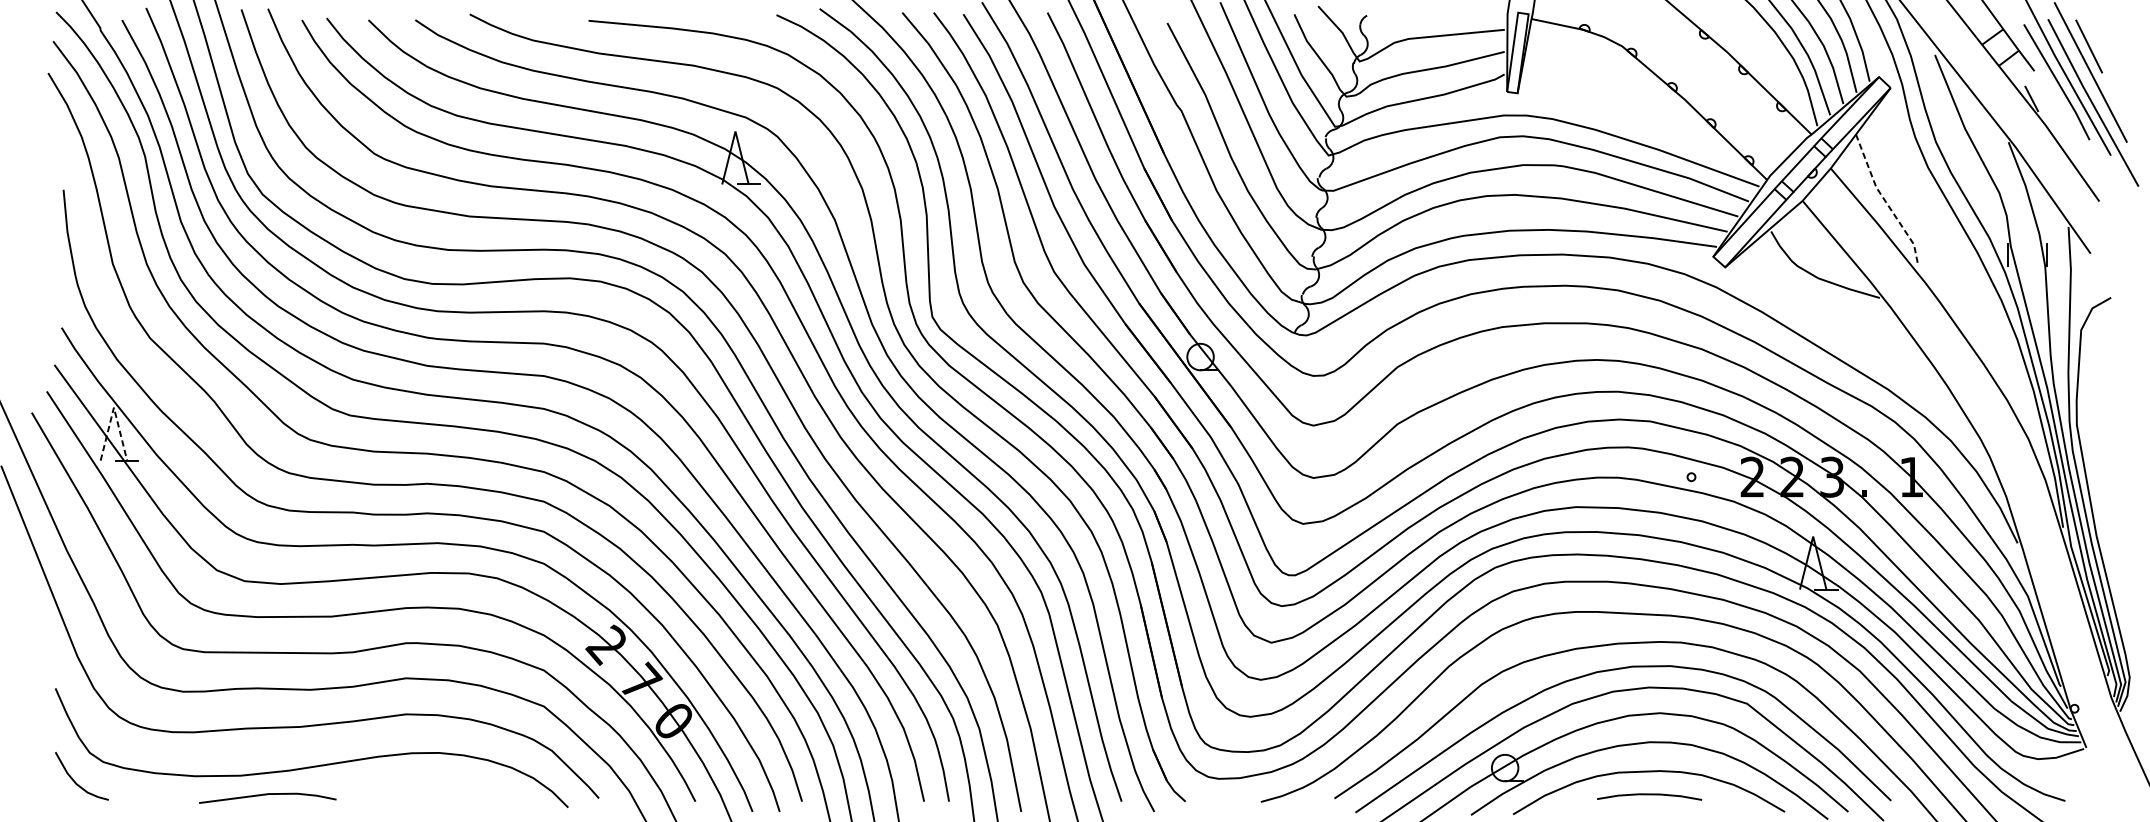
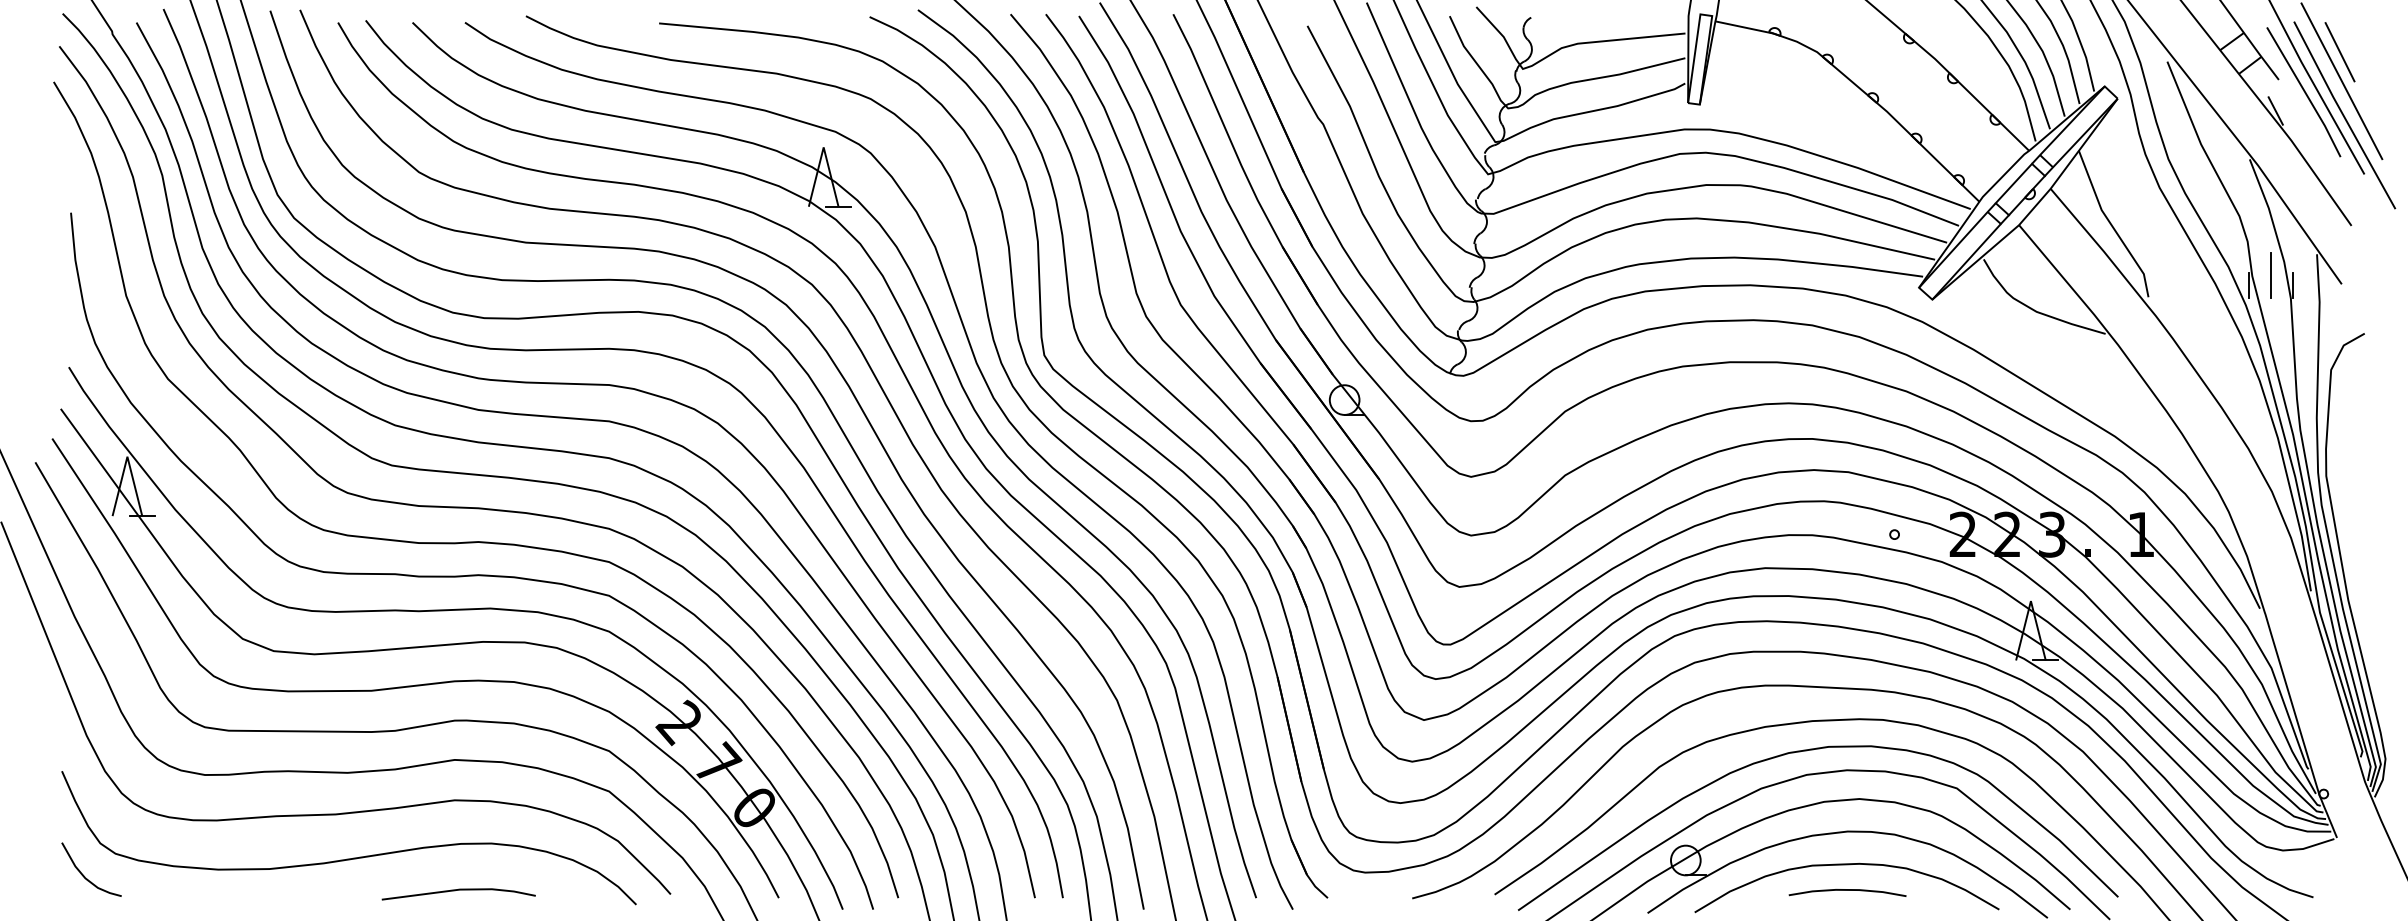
line: (1886, 201) -> (2112, 225), dashed -> solid
line: (2027, 245) -> (2270, 275), added
line: (114, 407) -> (127, 456), dashed -> solid
line: (267, 794) -> (458, 890), moved

